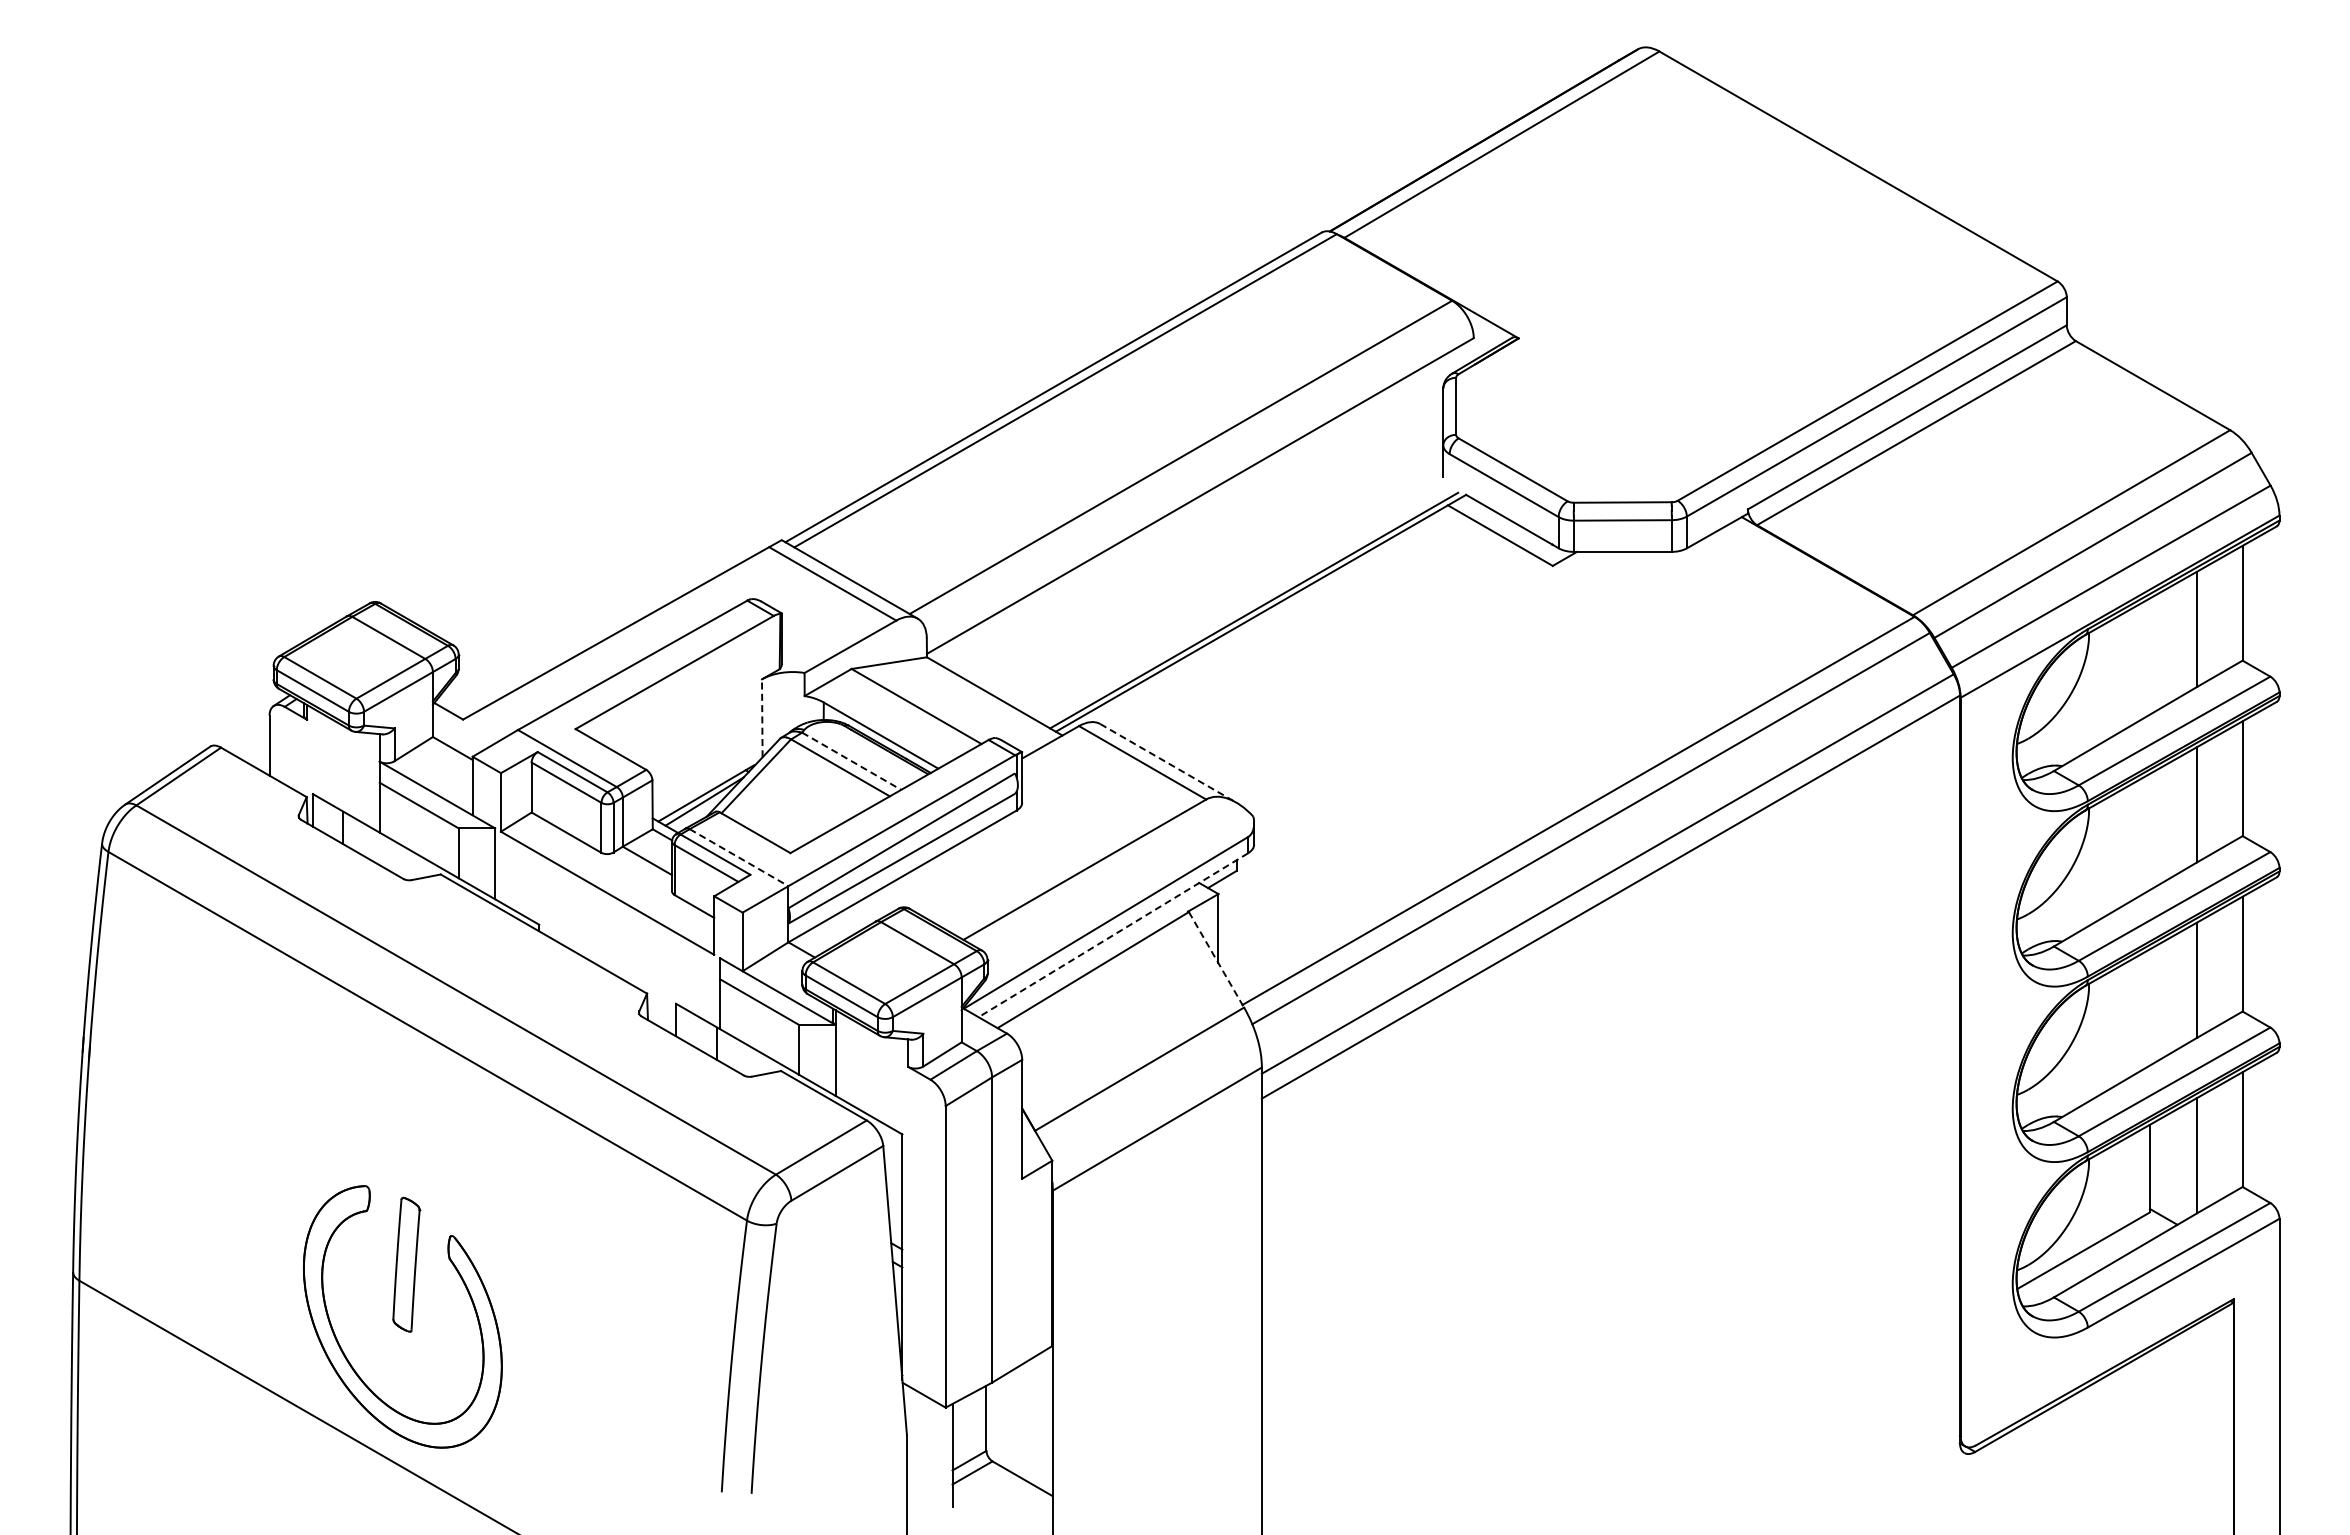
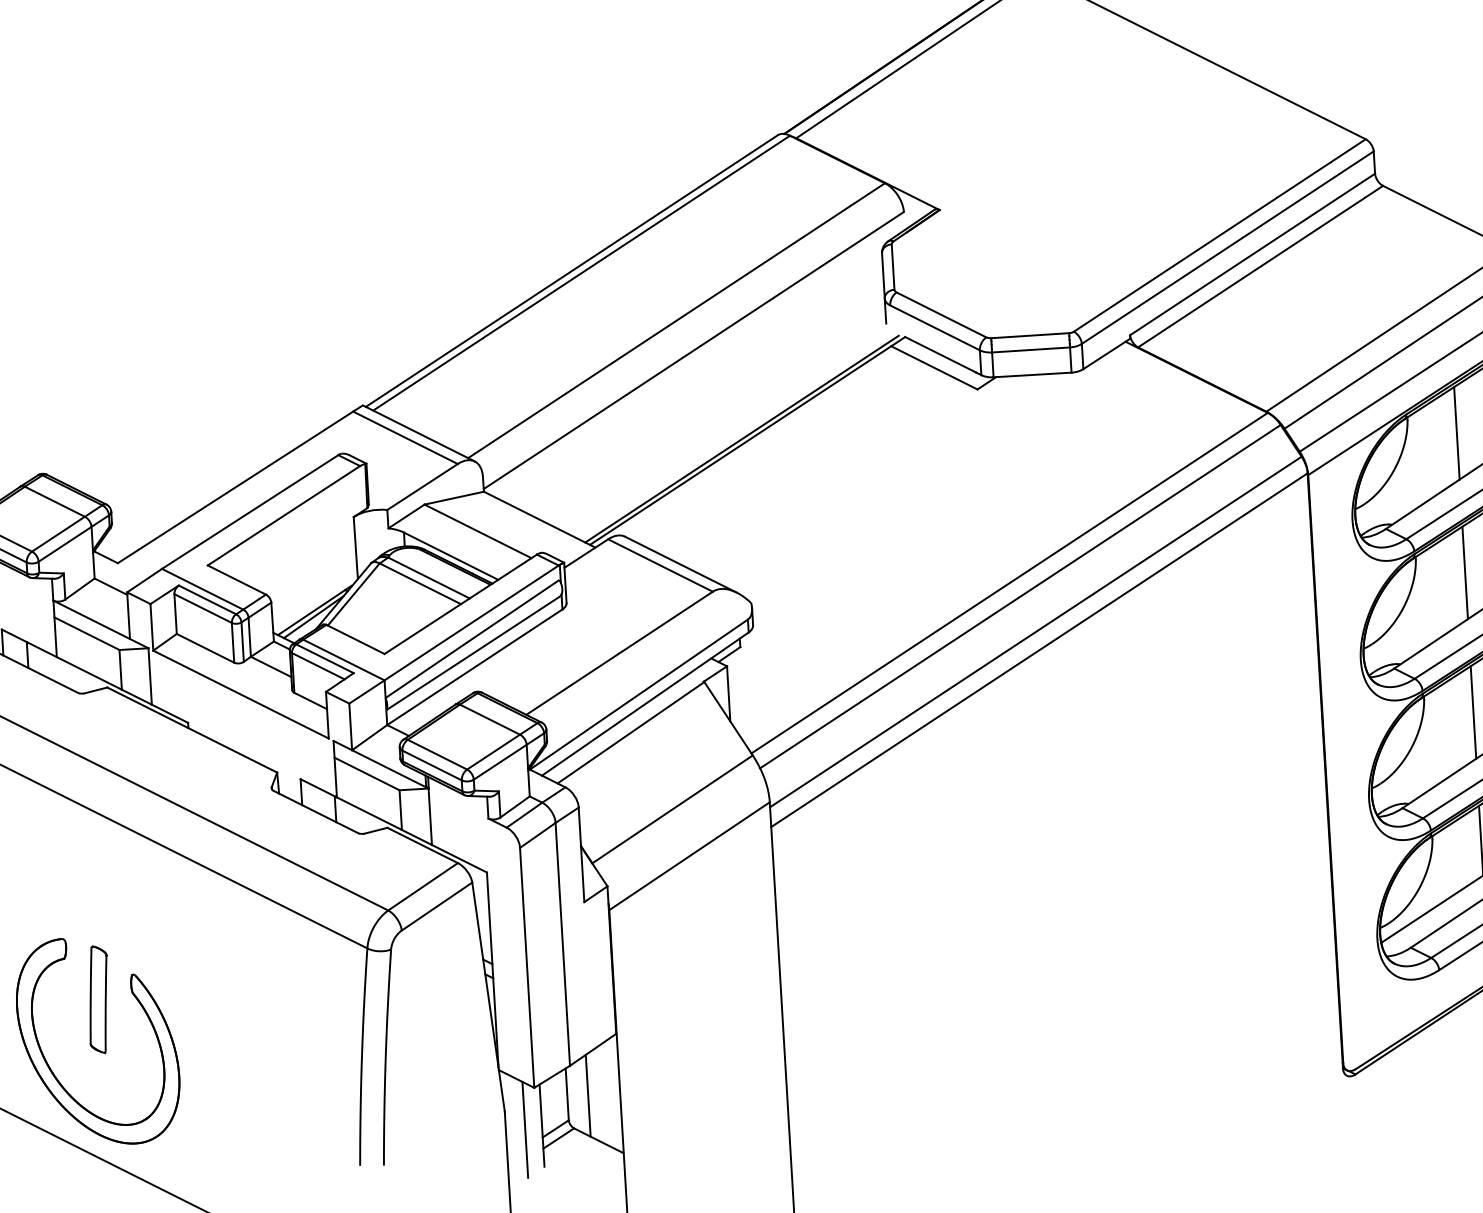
line: (2149, 656) -> (1456, 433), added
line: (762, 718) -> (355, 548), dashed -> solid
line: (852, 761) -> (429, 578), dashed -> solid
line: (1168, 763) -> (681, 564), dashed -> solid
line: (2149, 831) -> (1464, 572), added
line: (739, 857) -> (344, 659), dashed -> solid
line: (1113, 935) -> (645, 704), dashed -> solid
line: (1216, 960) -> (728, 719), dashed -> solid
line: (2149, 1007) -> (1473, 712), added
line: (1012, 1421) -> (588, 1095), added
line: (931, 1459) -> (525, 1129), added

